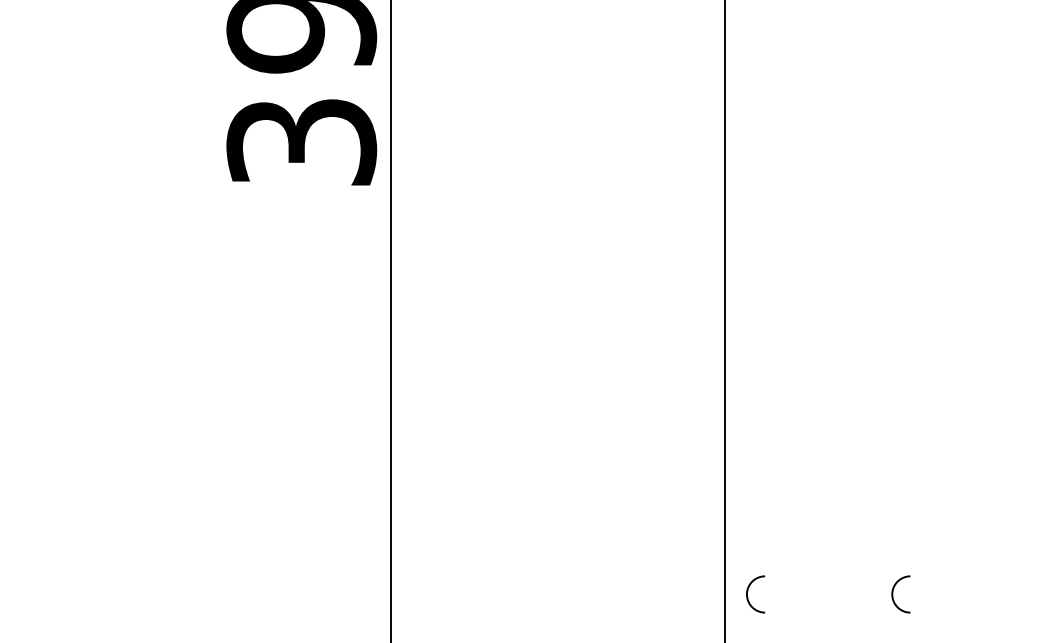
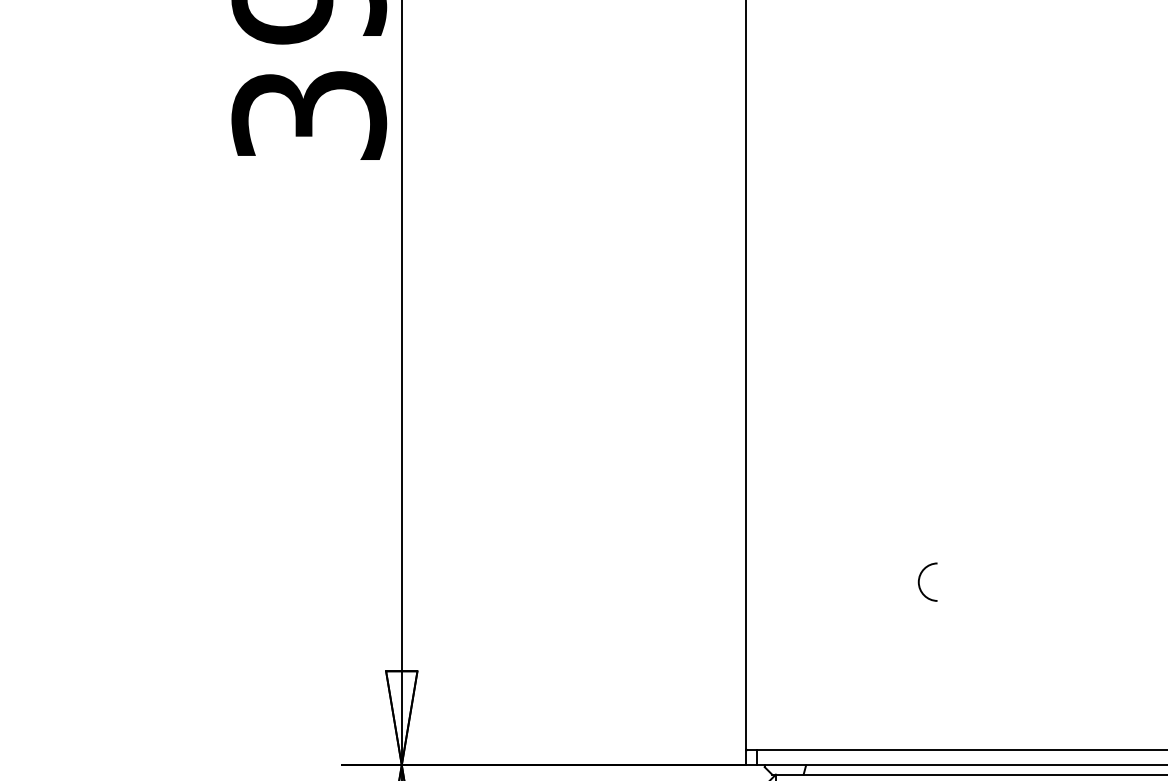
arc: (748, 590) -> (770, 578), removed

